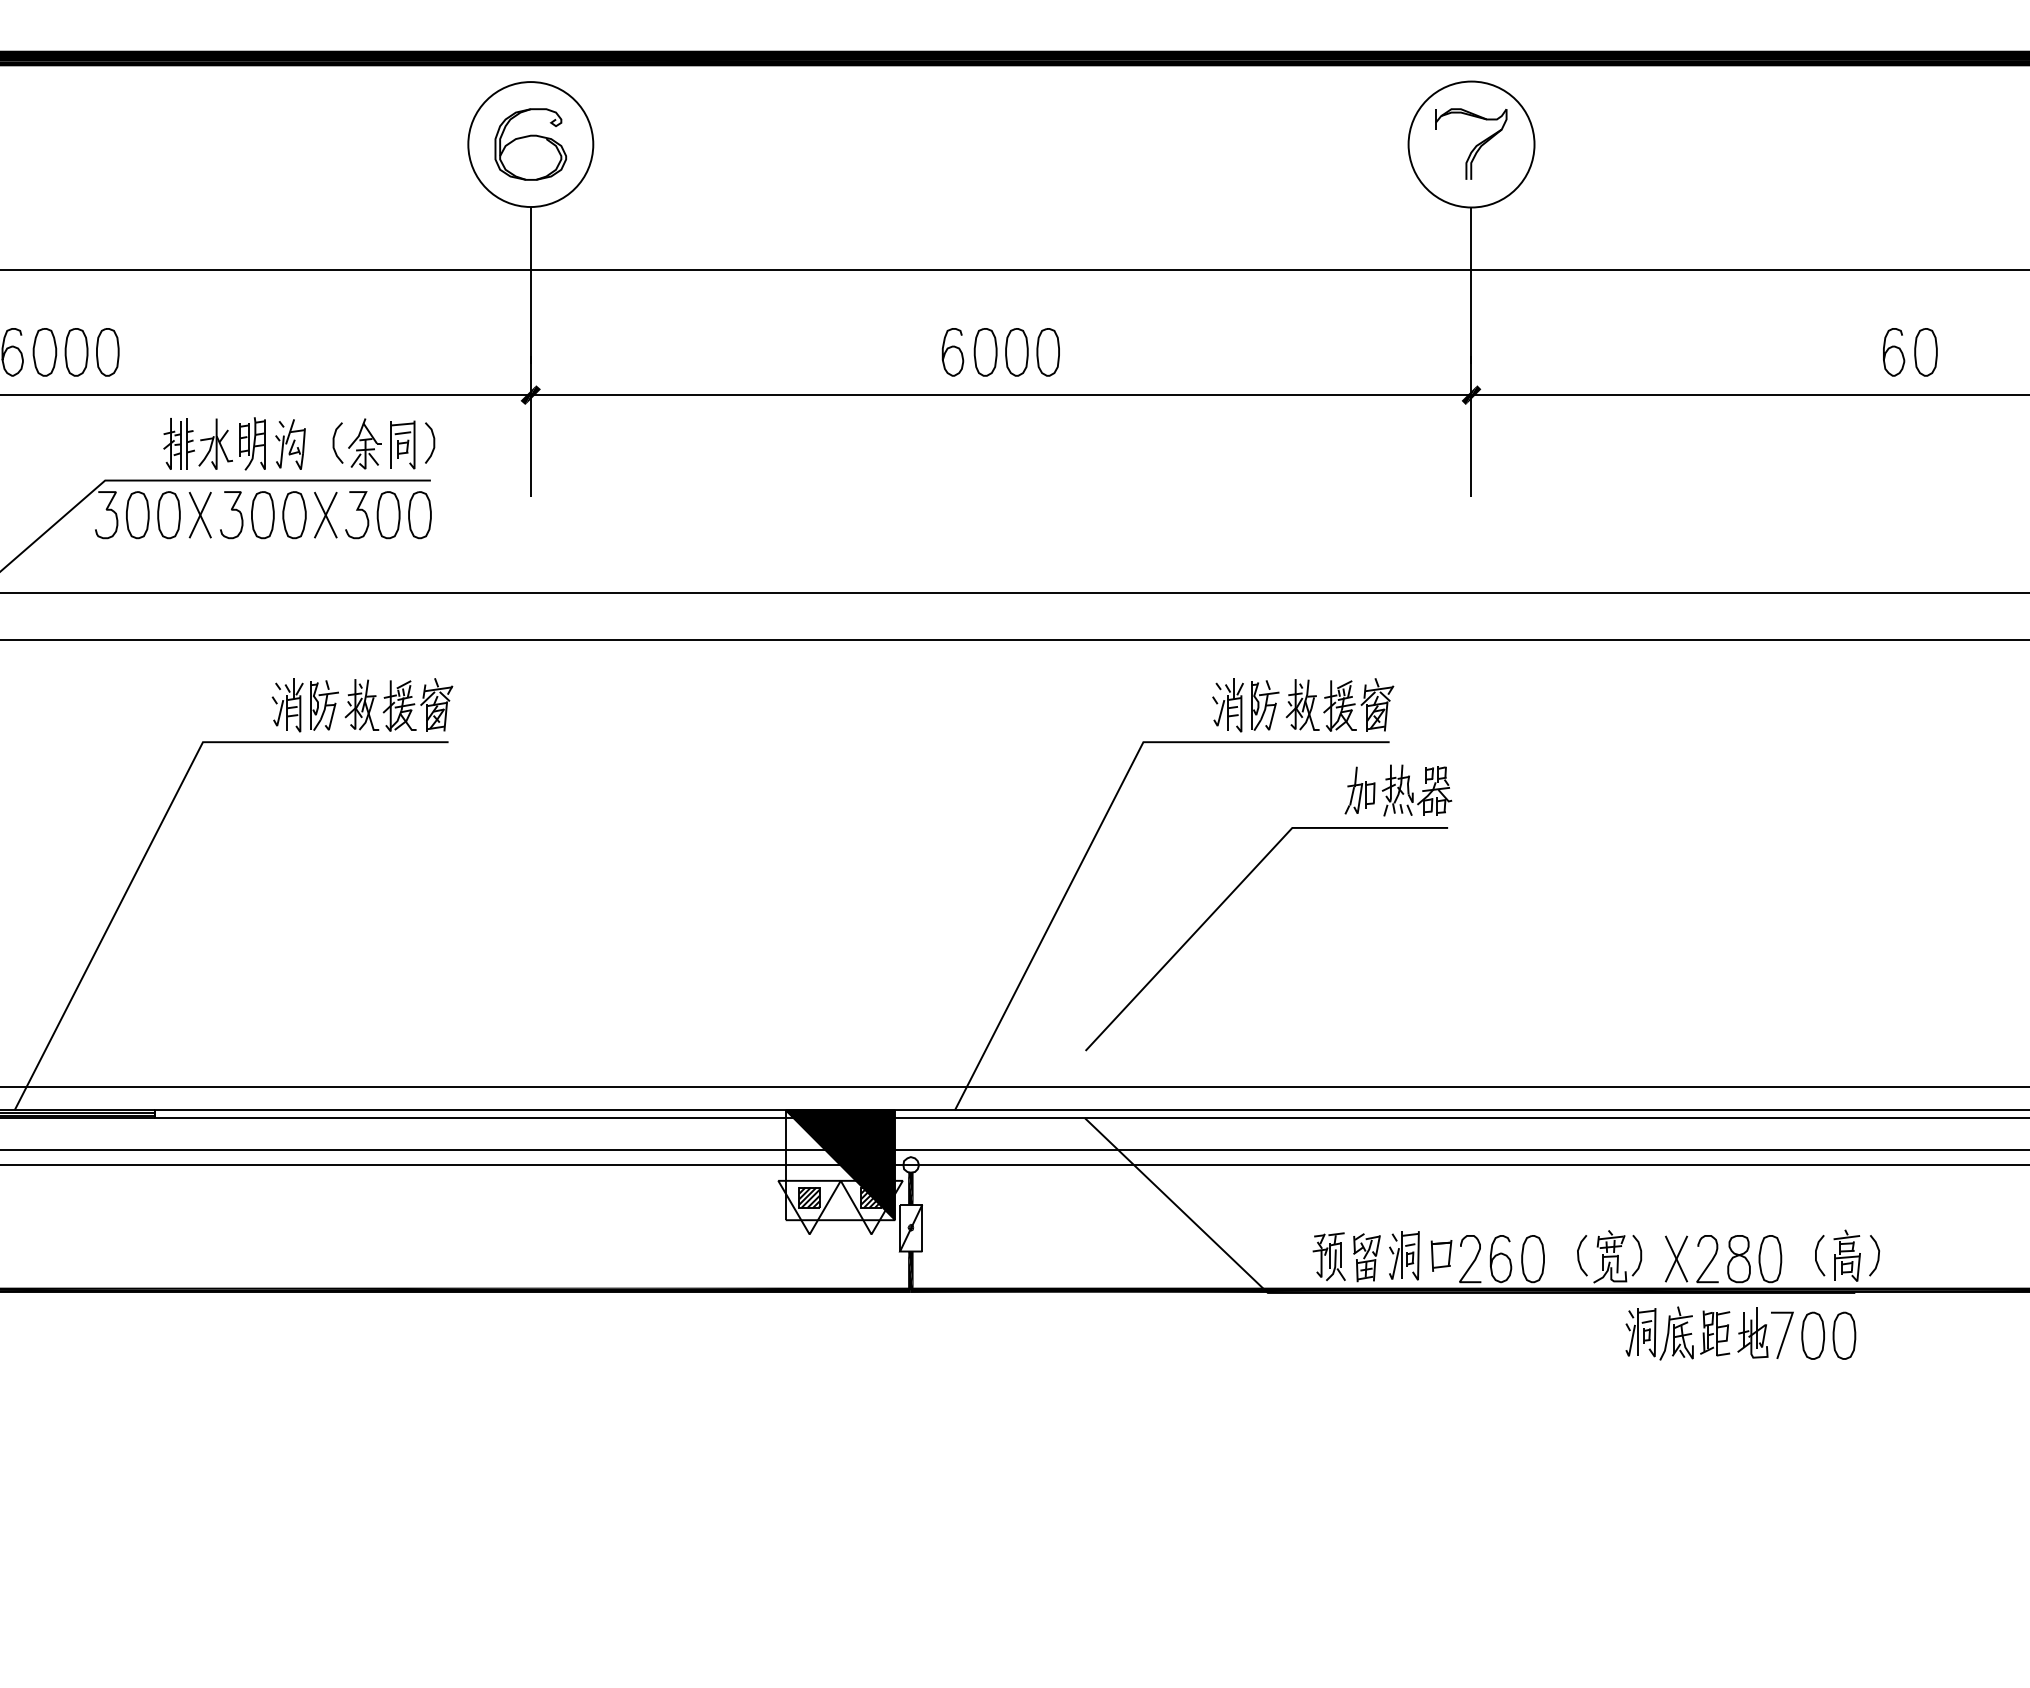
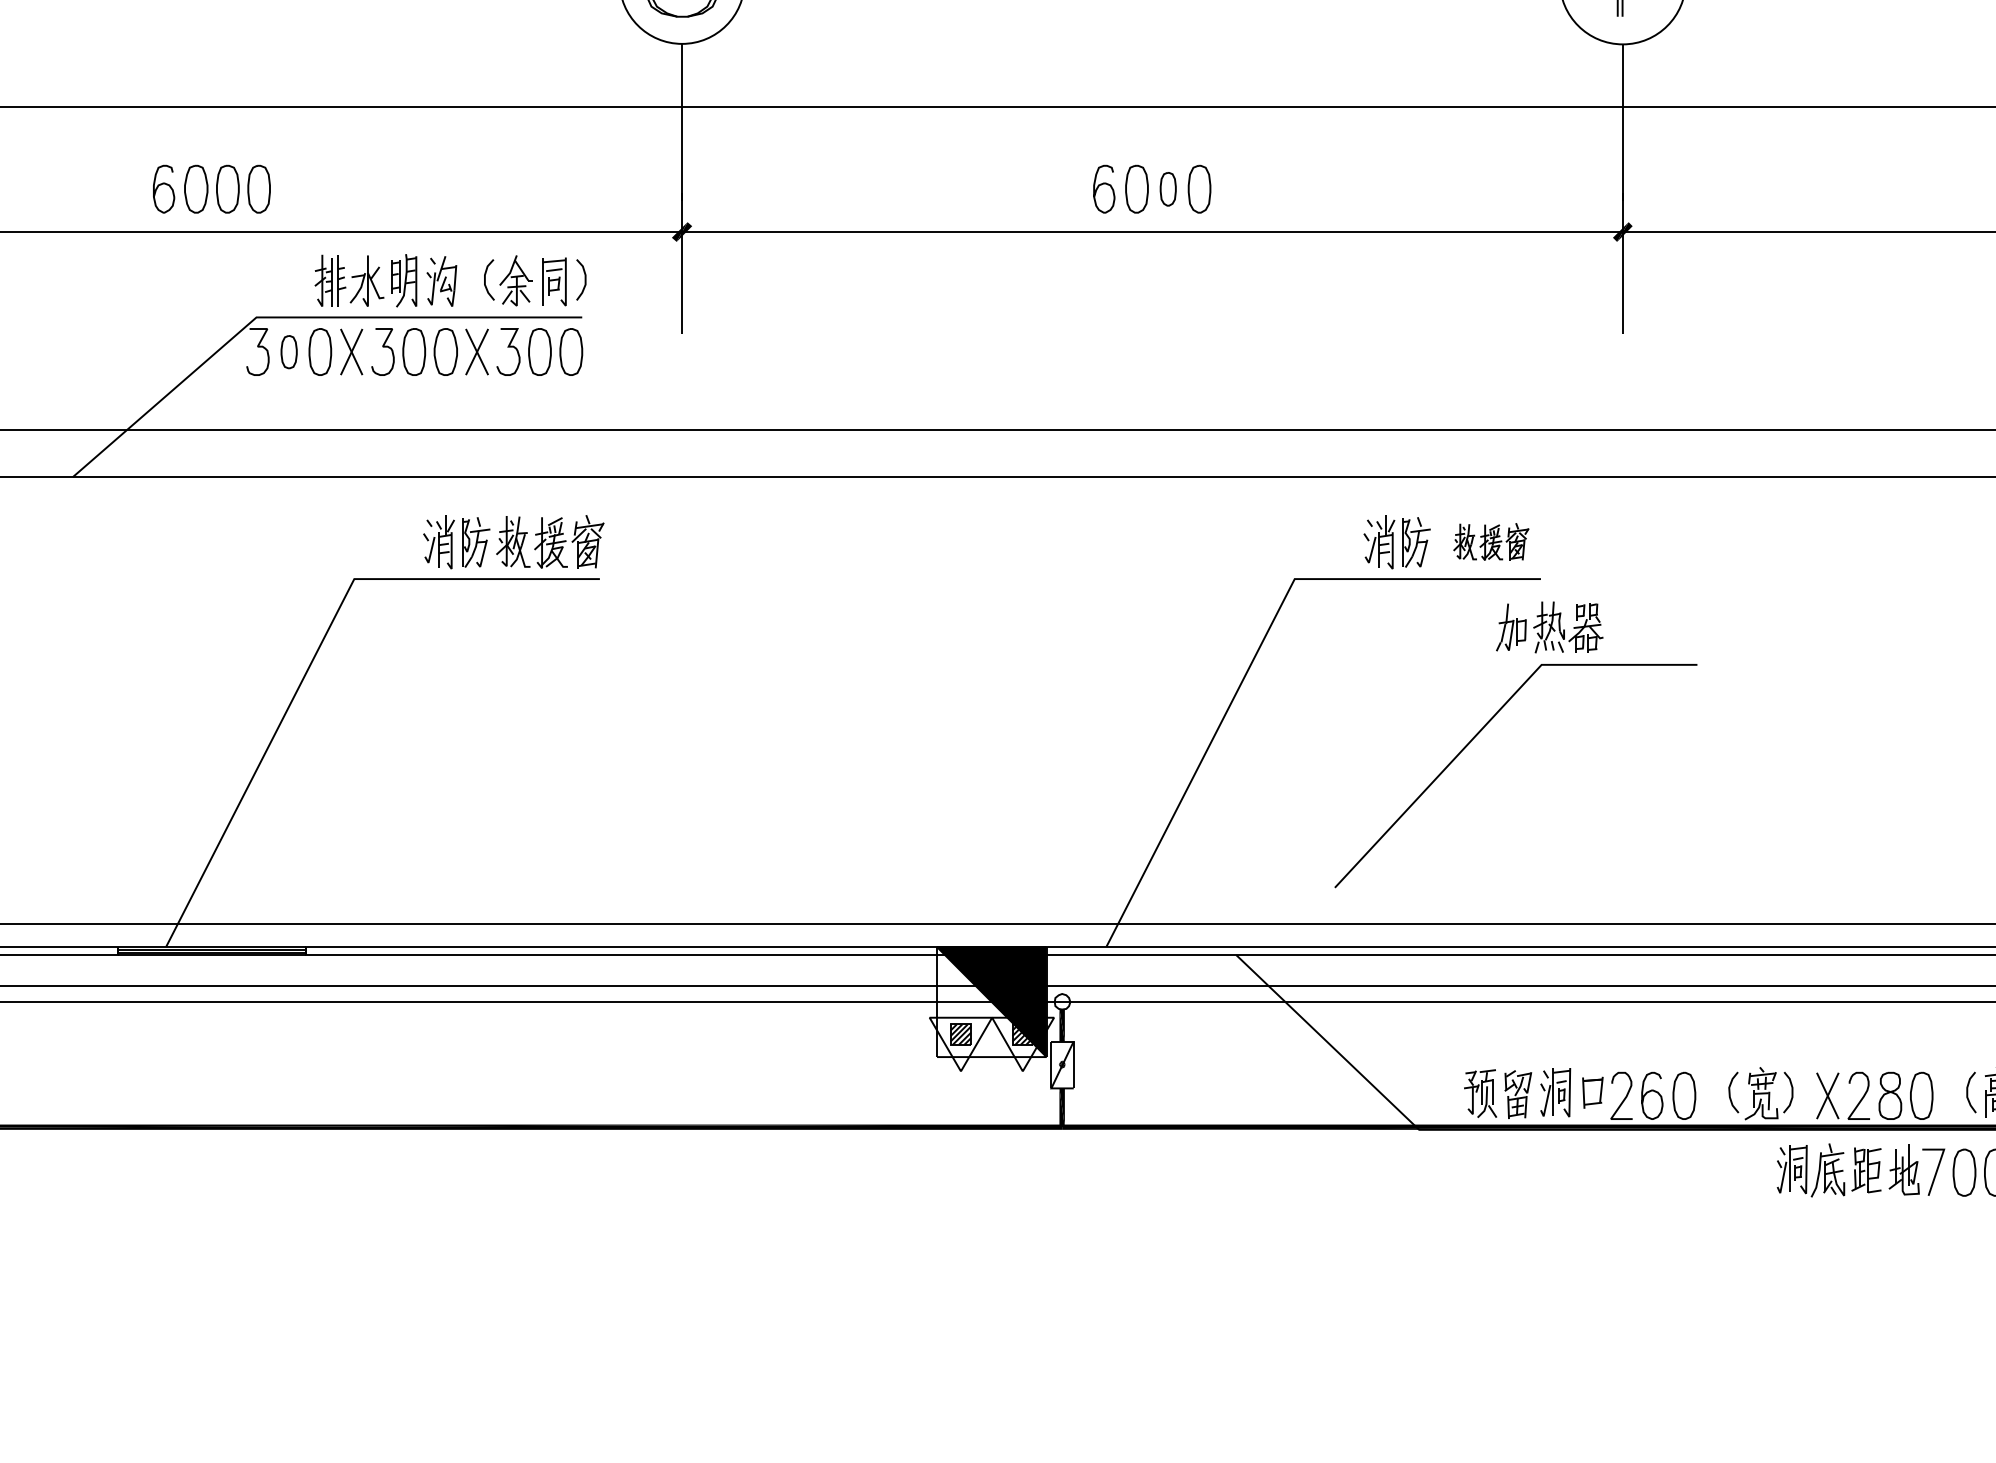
part: (1016, 352) -> (1167, 189), size x0.7
part: (137, 515) -> (288, 352), size x0.7
part: (1339, 704) -> (1490, 541), size x0.7
line: (1227, 899) -> (1476, 736), moved

